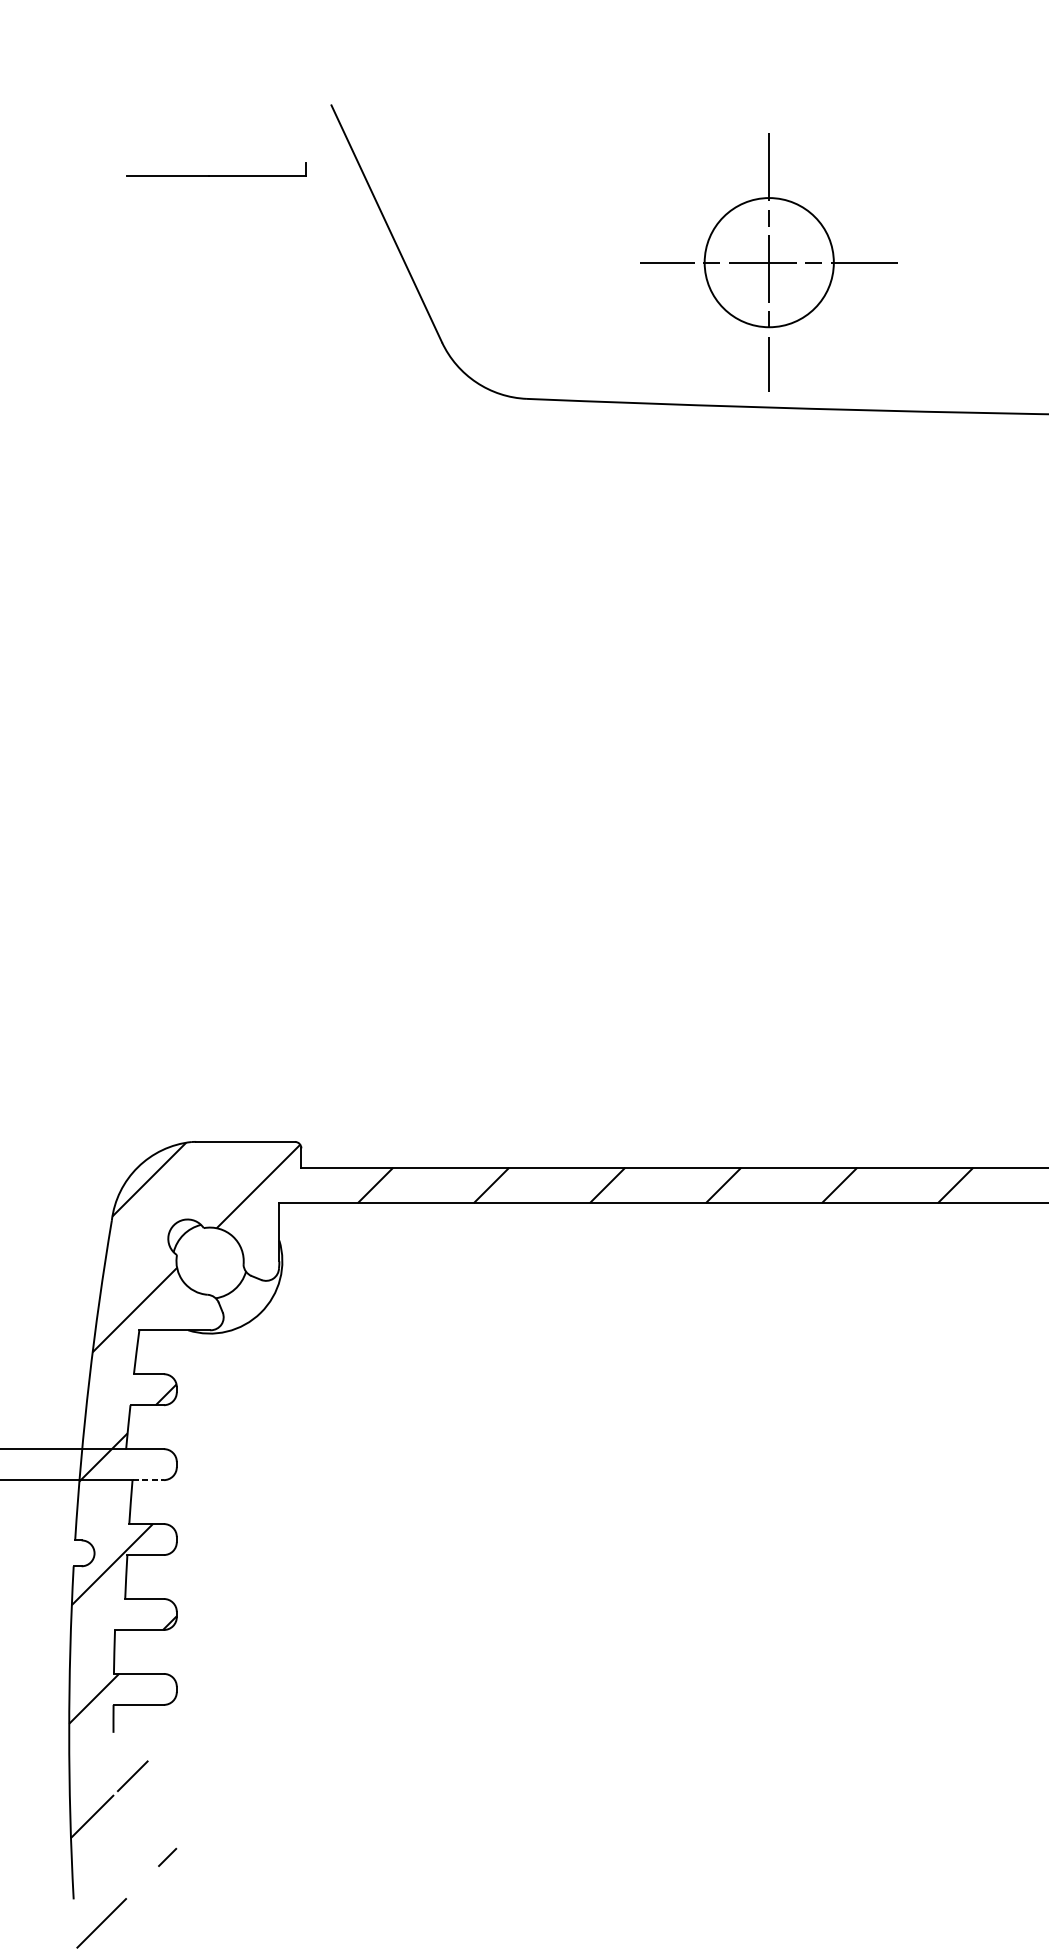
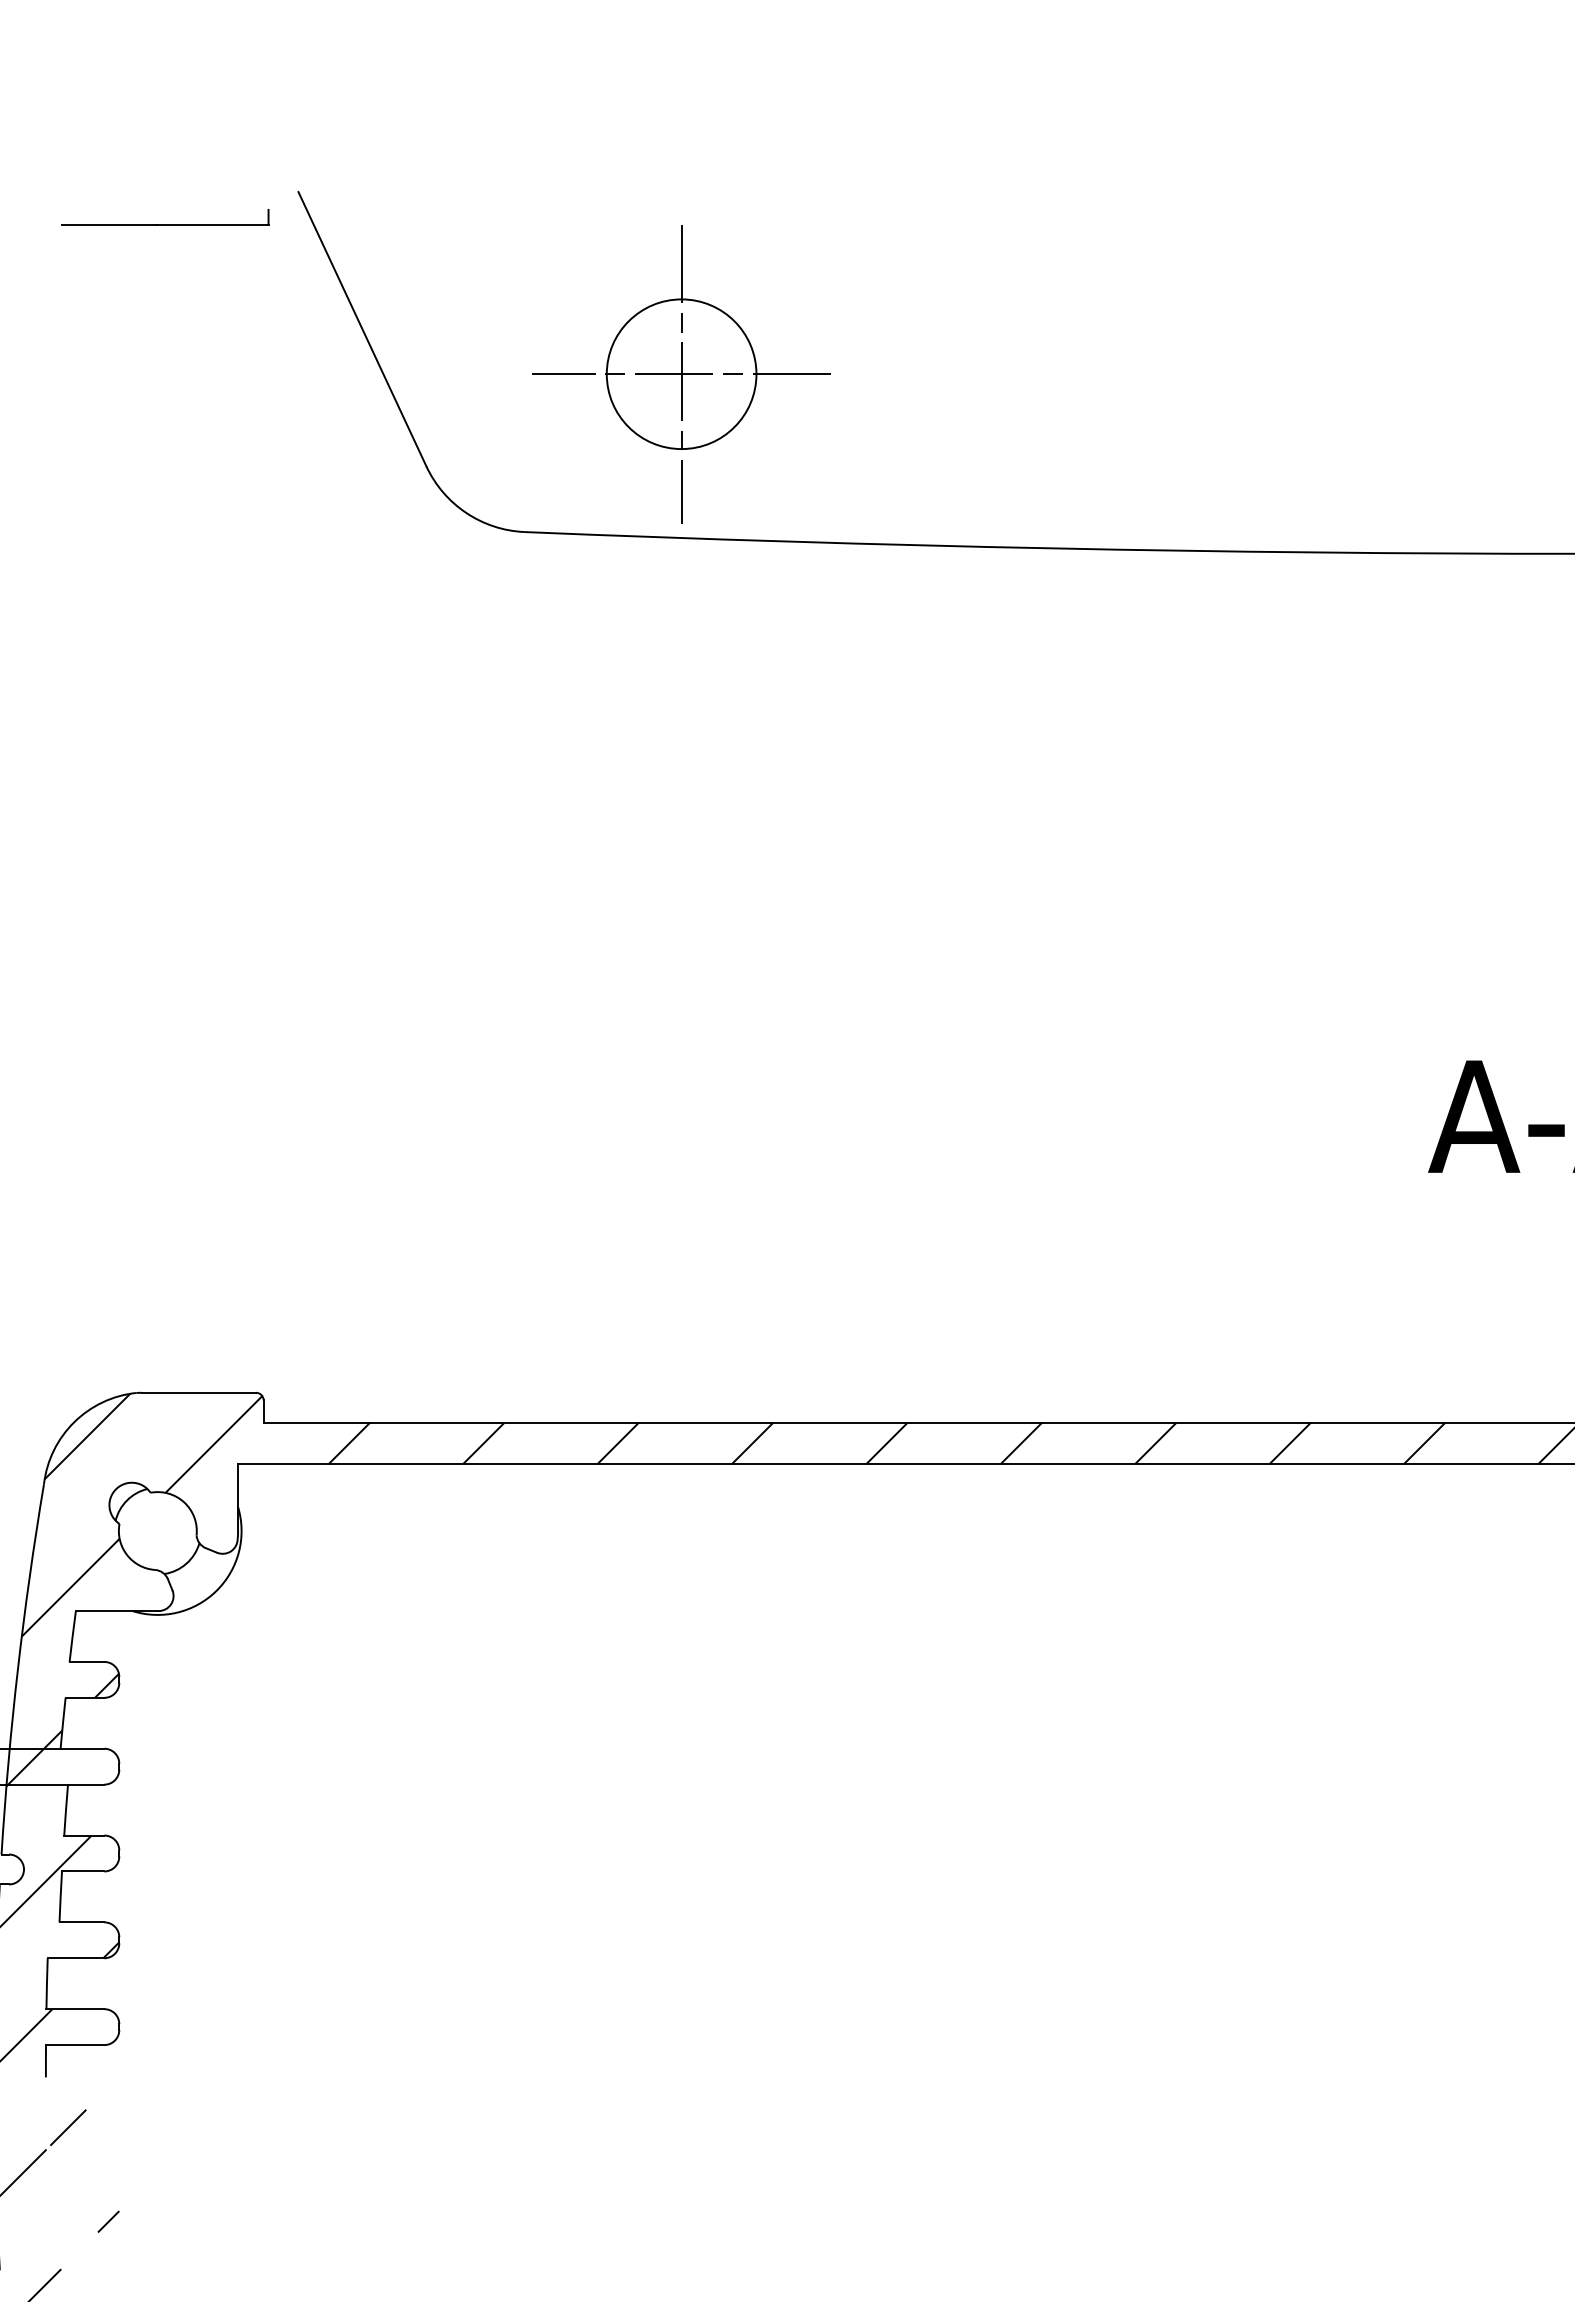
part: (216, 175) -> (165, 224), moved
part: (769, 262) -> (681, 374), moved
line: (148, 1479) -> (86, 1784), dashed -> solid

